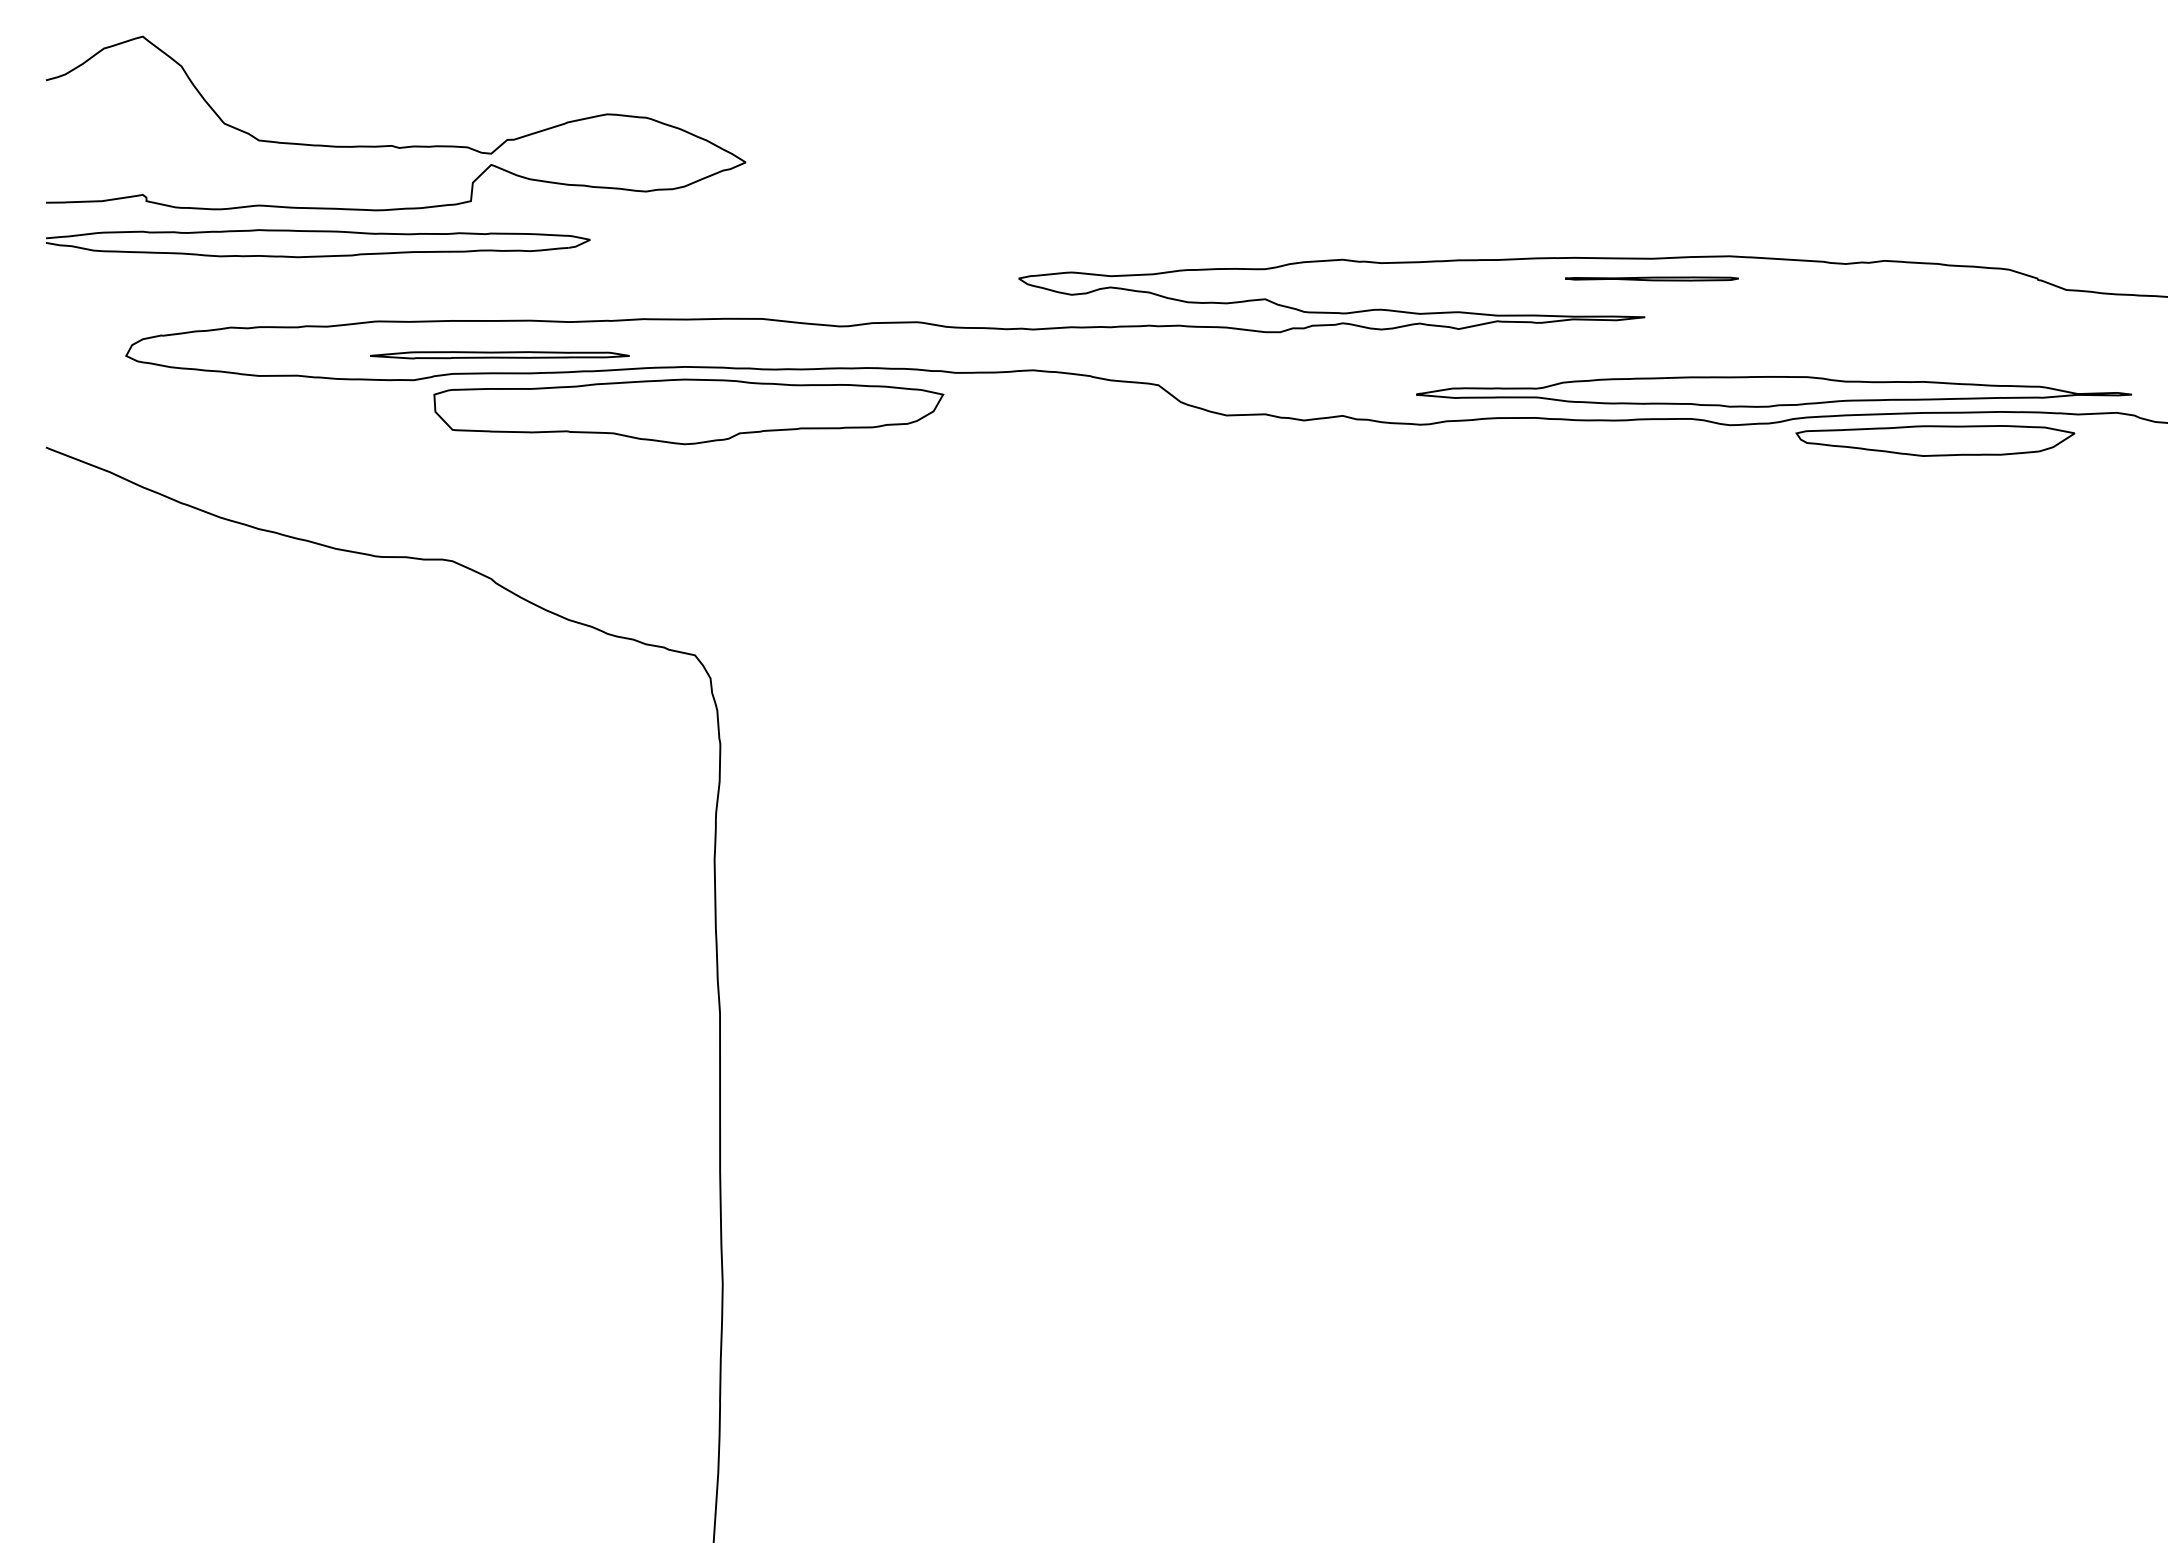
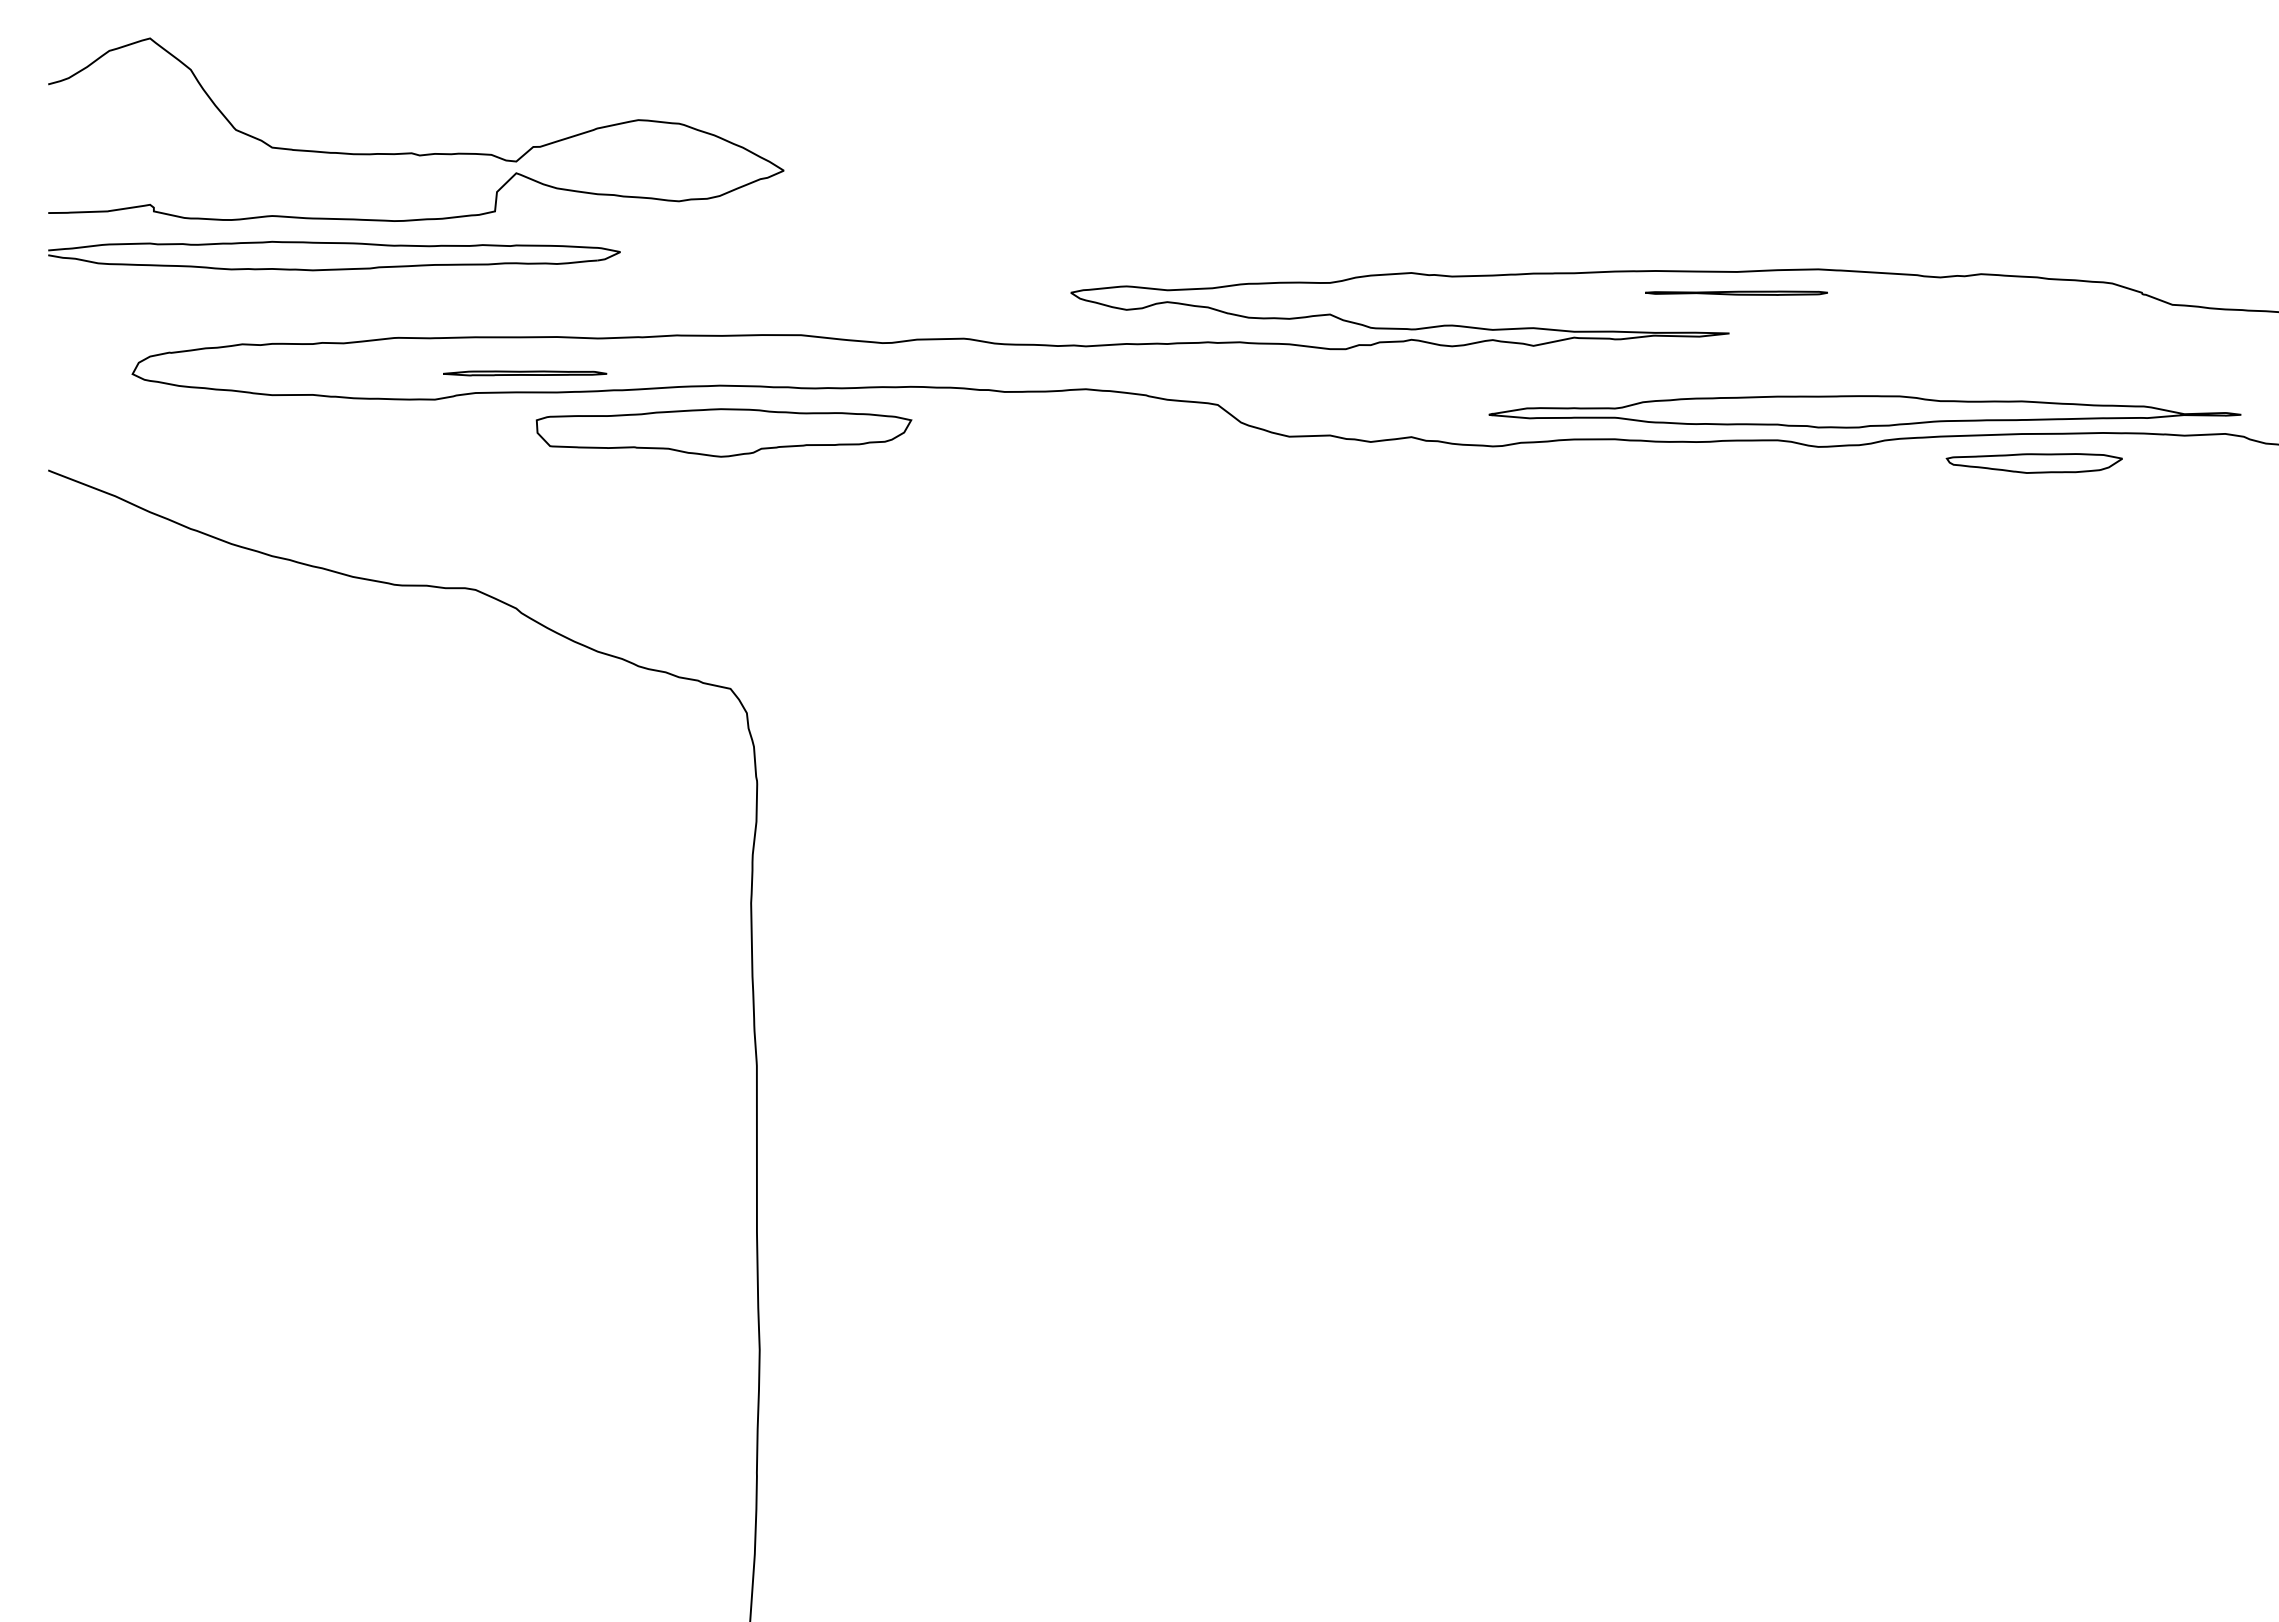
part: (499, 355) -> (524, 373), size x0.6
part: (688, 411) -> (723, 432), size x0.7
part: (1935, 440) -> (2034, 463), size x0.6

